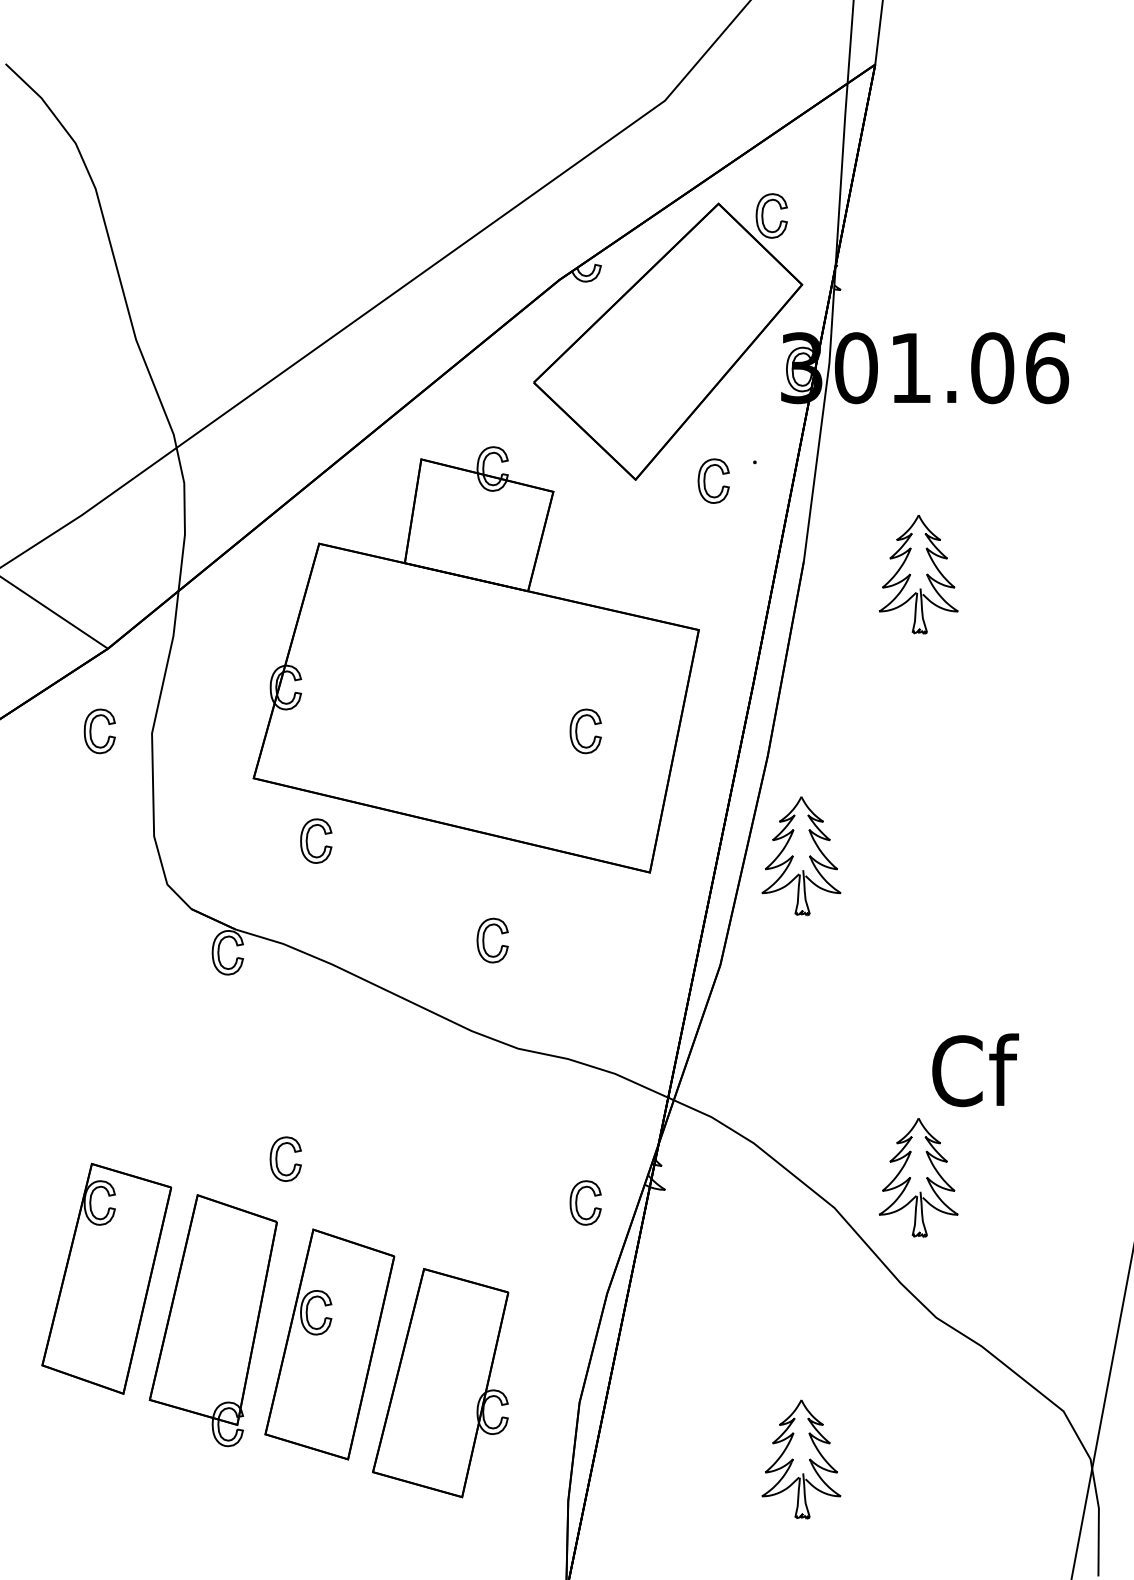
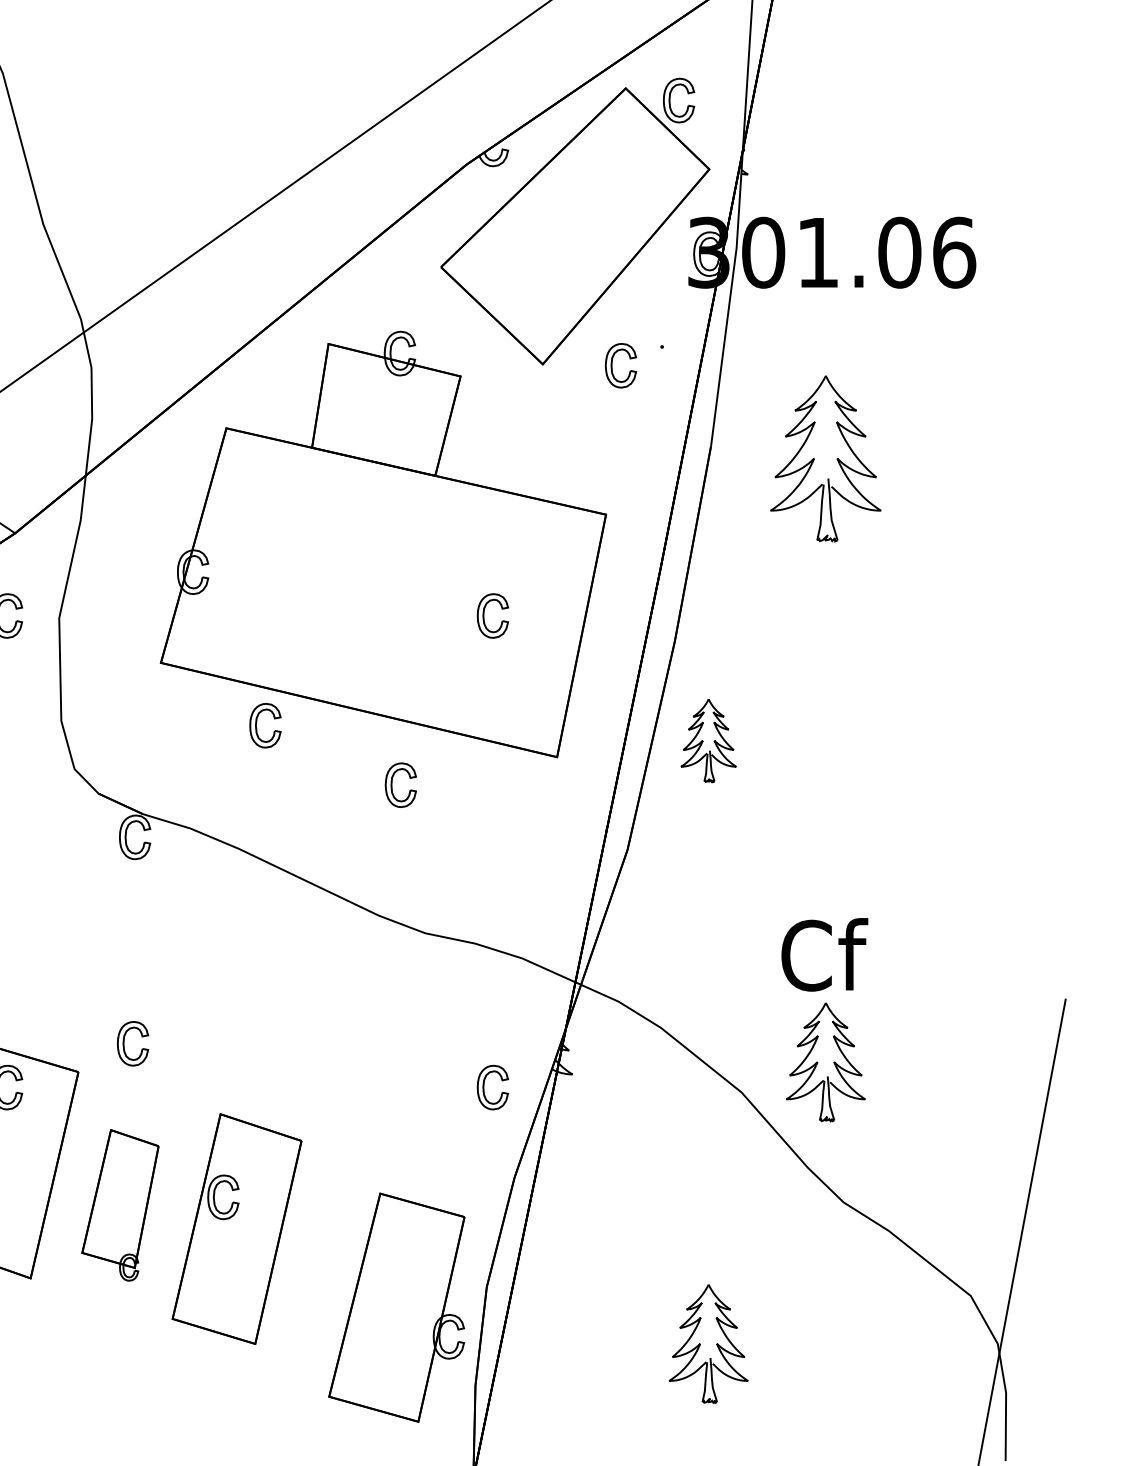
part: (918, 574) -> (825, 459), size x1.4
part: (307, 840) -> (256, 725), moved
part: (801, 856) -> (708, 741), size x0.7
part: (484, 940) -> (392, 785), moved
text: (975, 1070) -> (824, 955), moved
part: (277, 1158) -> (124, 1043), moved
part: (212, 1320) -> (119, 1205), size x0.6
part: (440, 1383) -> (396, 1308), moved

